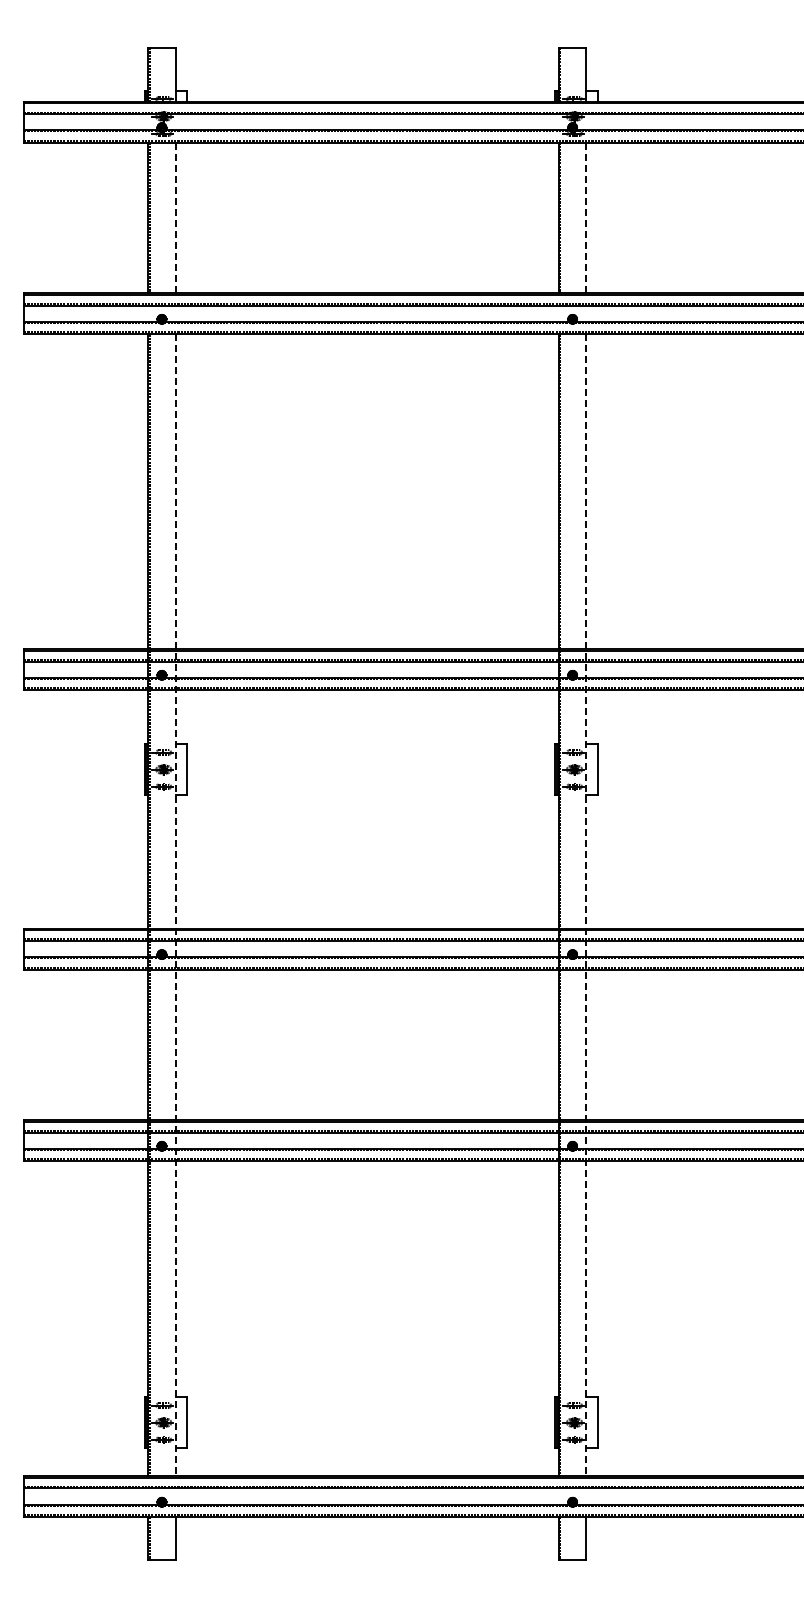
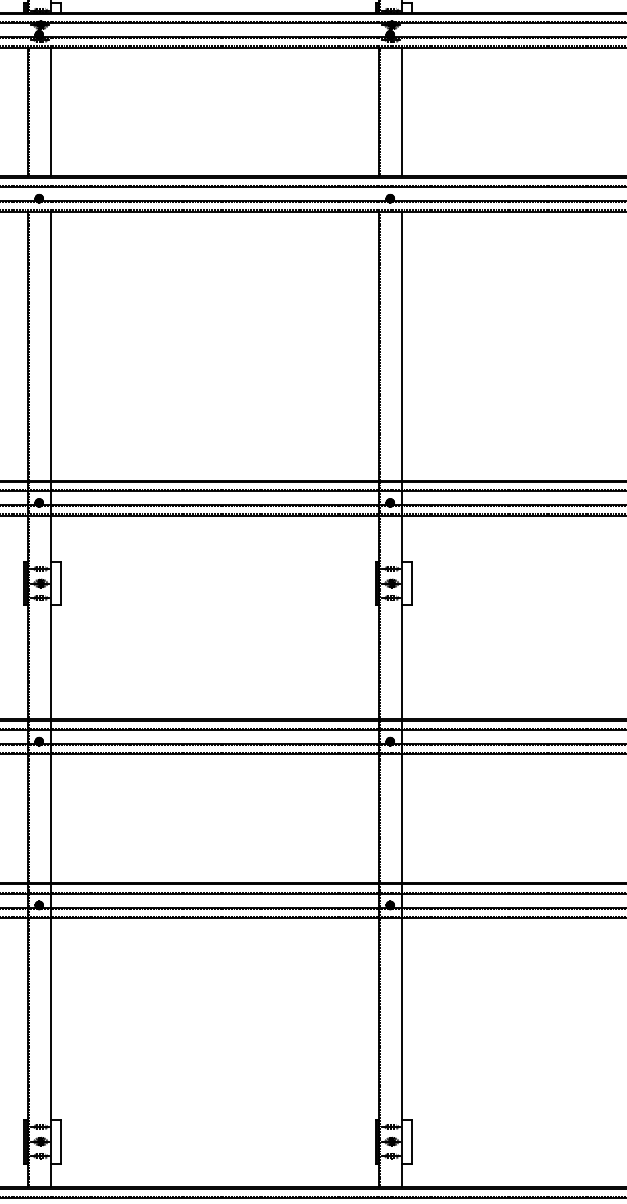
line: (175, 218) -> (50, 112), dashed -> solid
line: (586, 218) -> (402, 112), dashed -> solid
line: (175, 905) -> (50, 699), dashed -> solid
line: (586, 905) -> (402, 699), dashed -> solid

